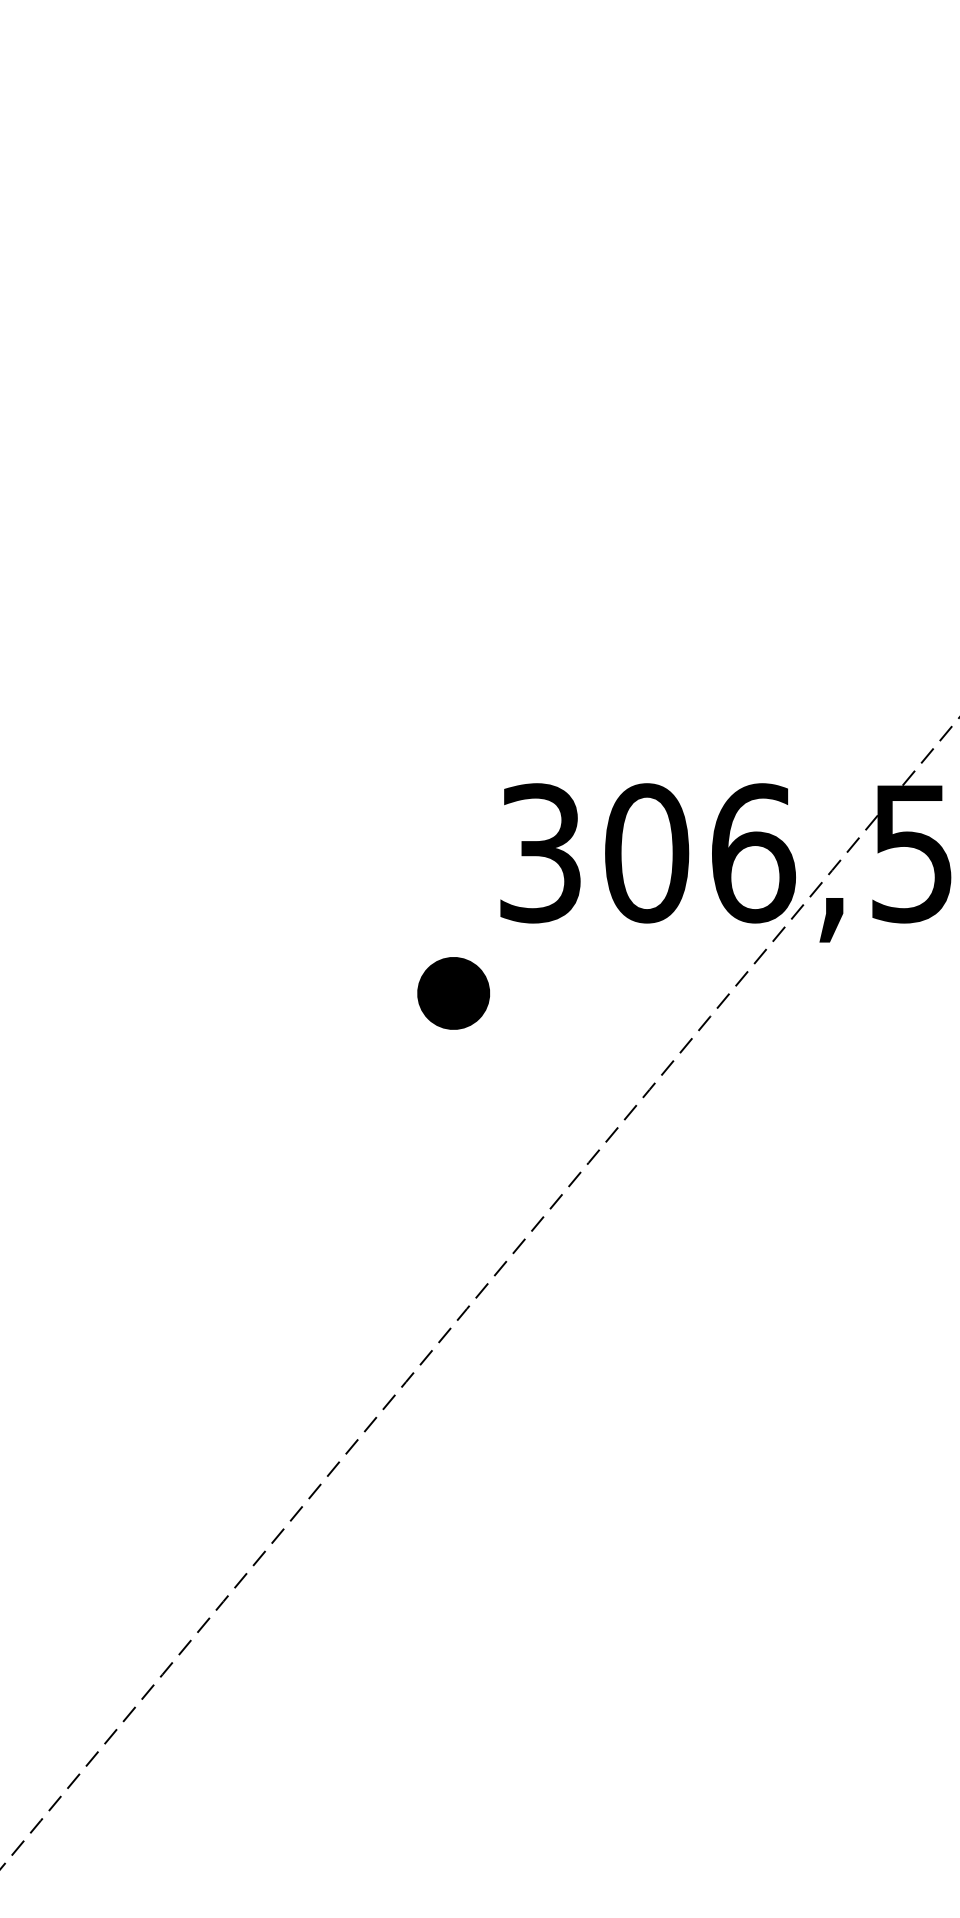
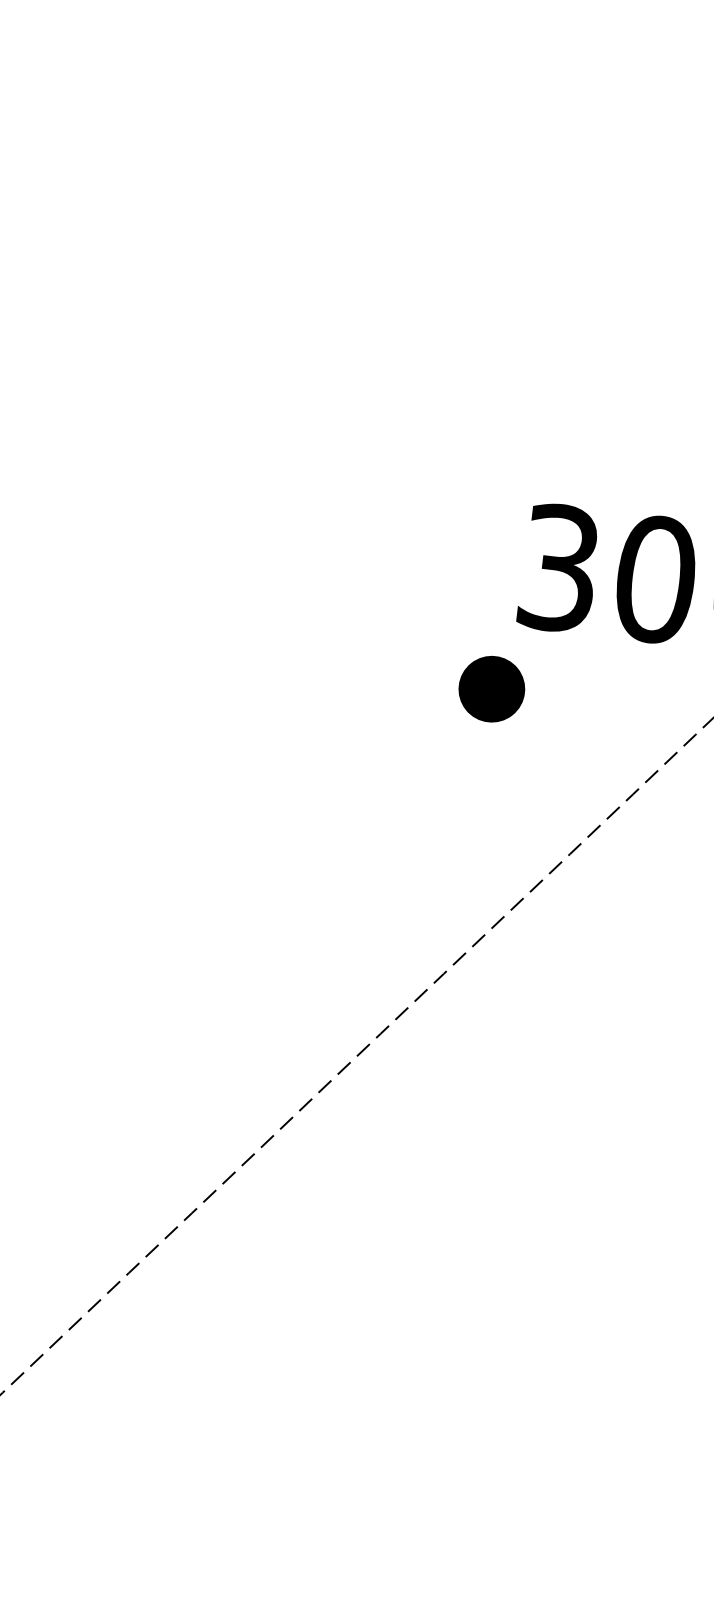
part: (453, 993) -> (491, 689), moved

